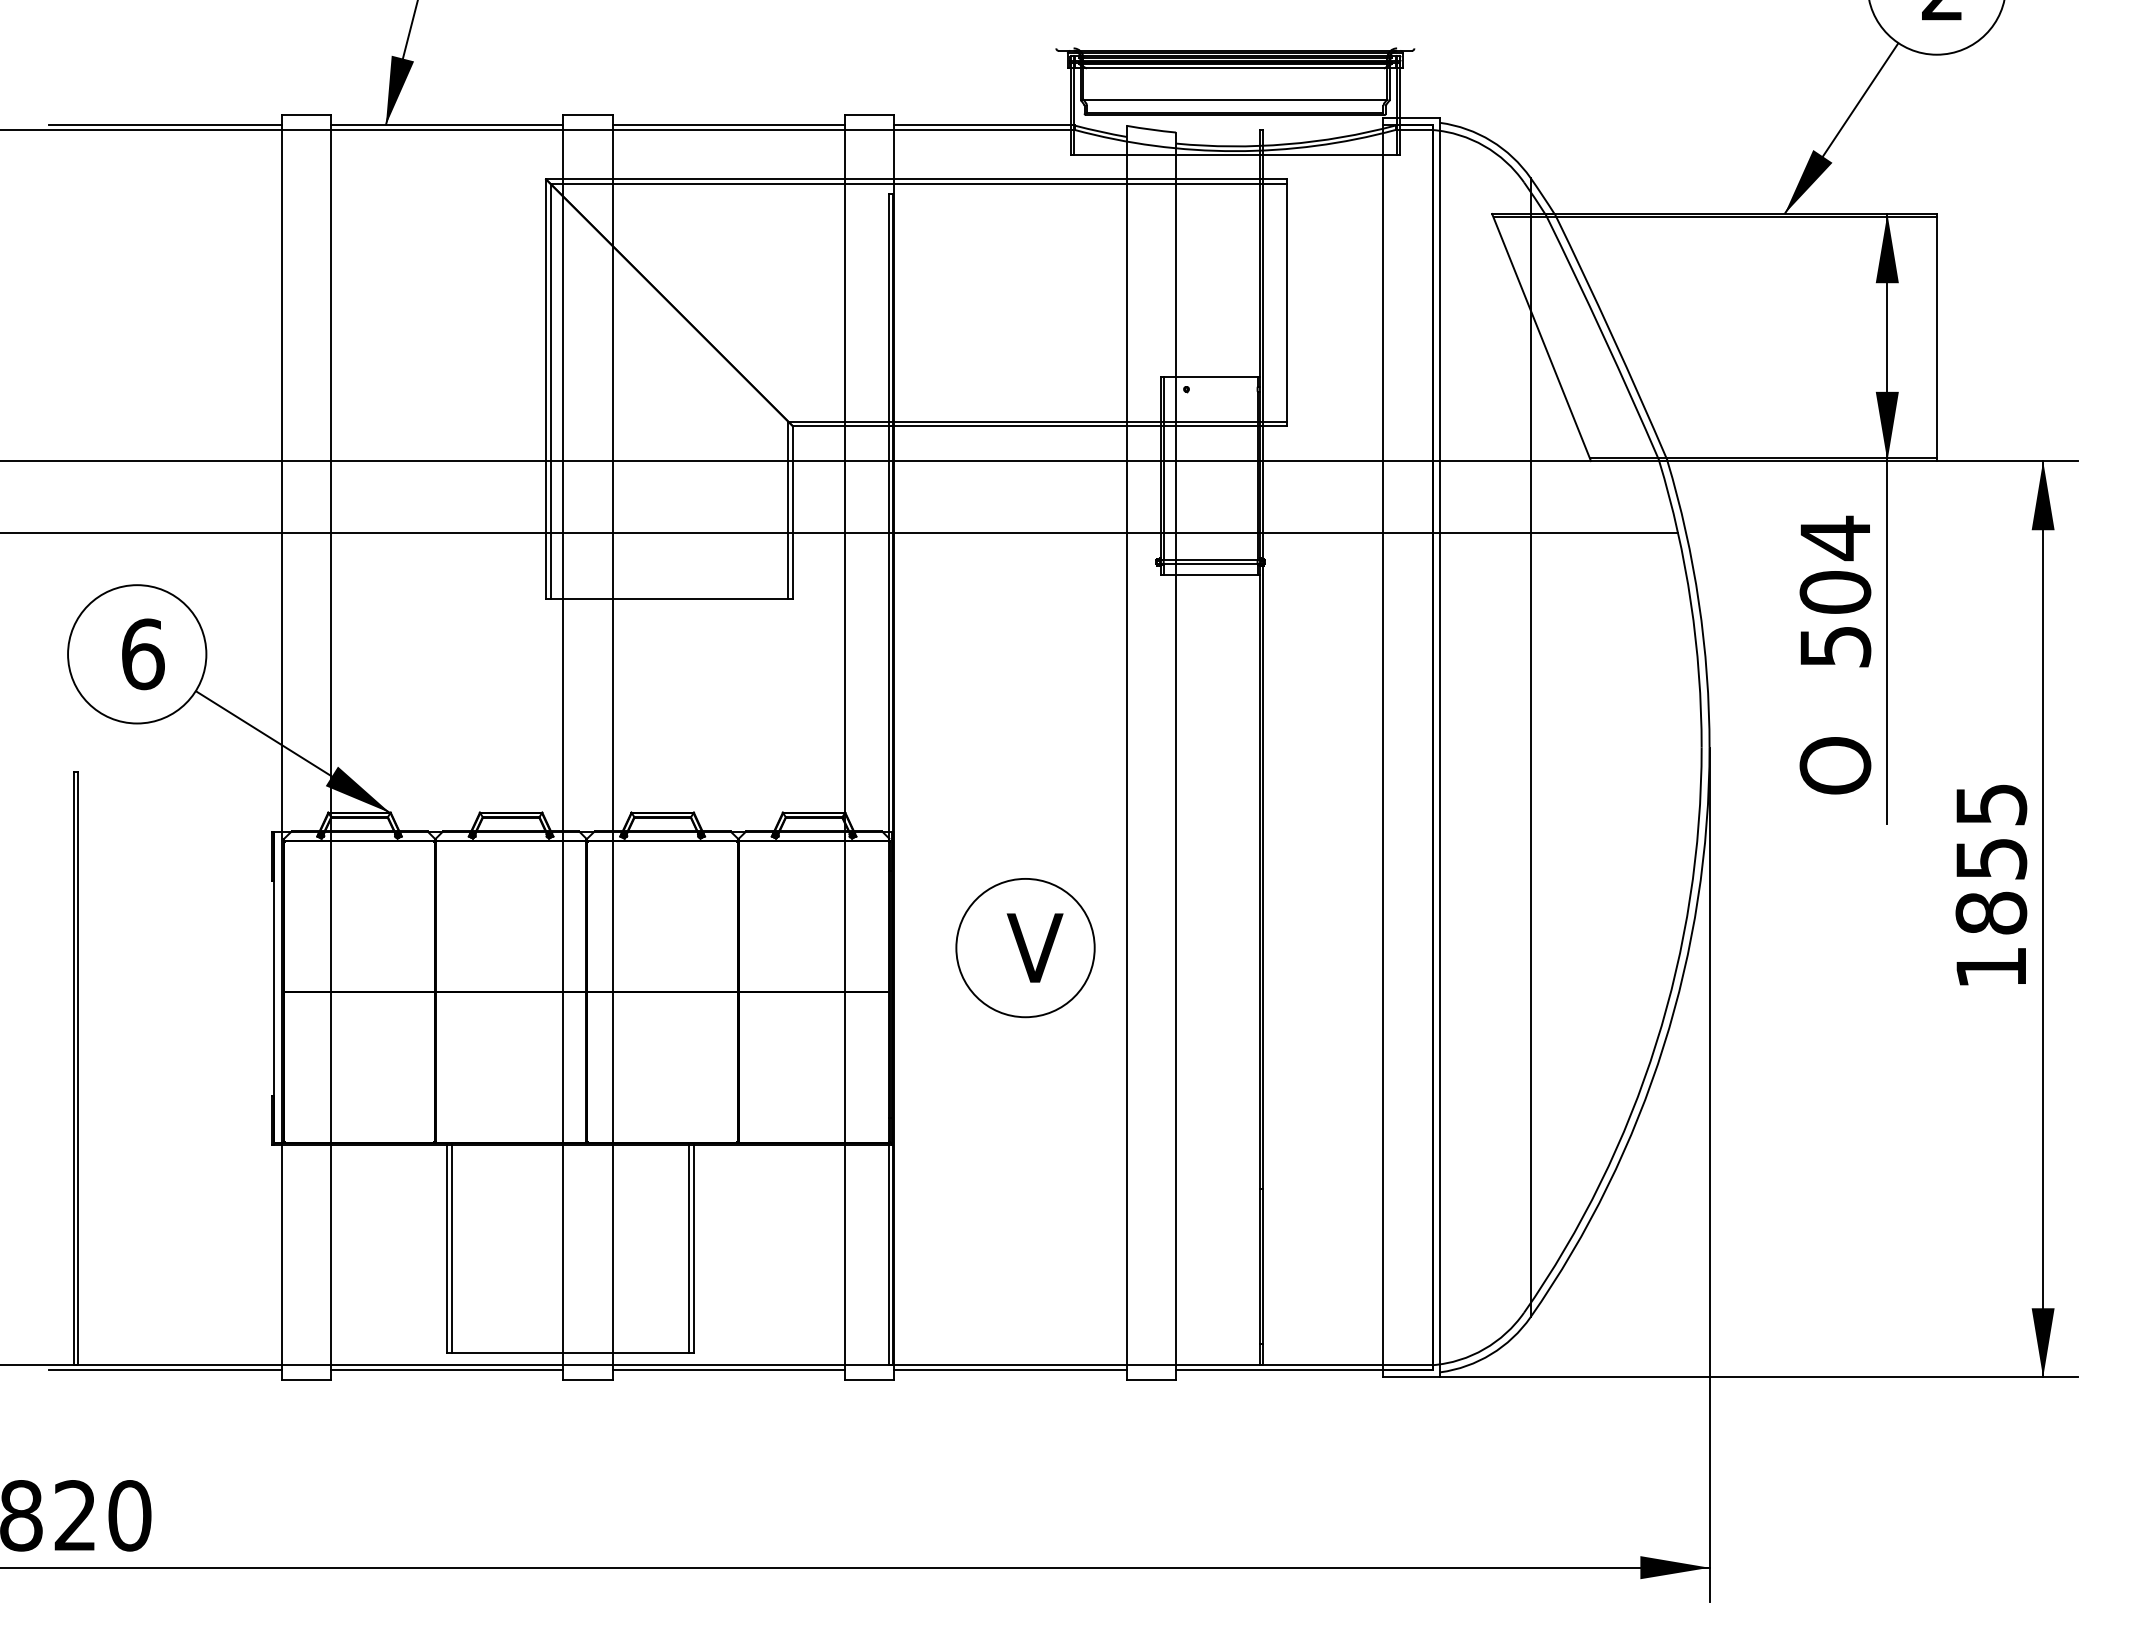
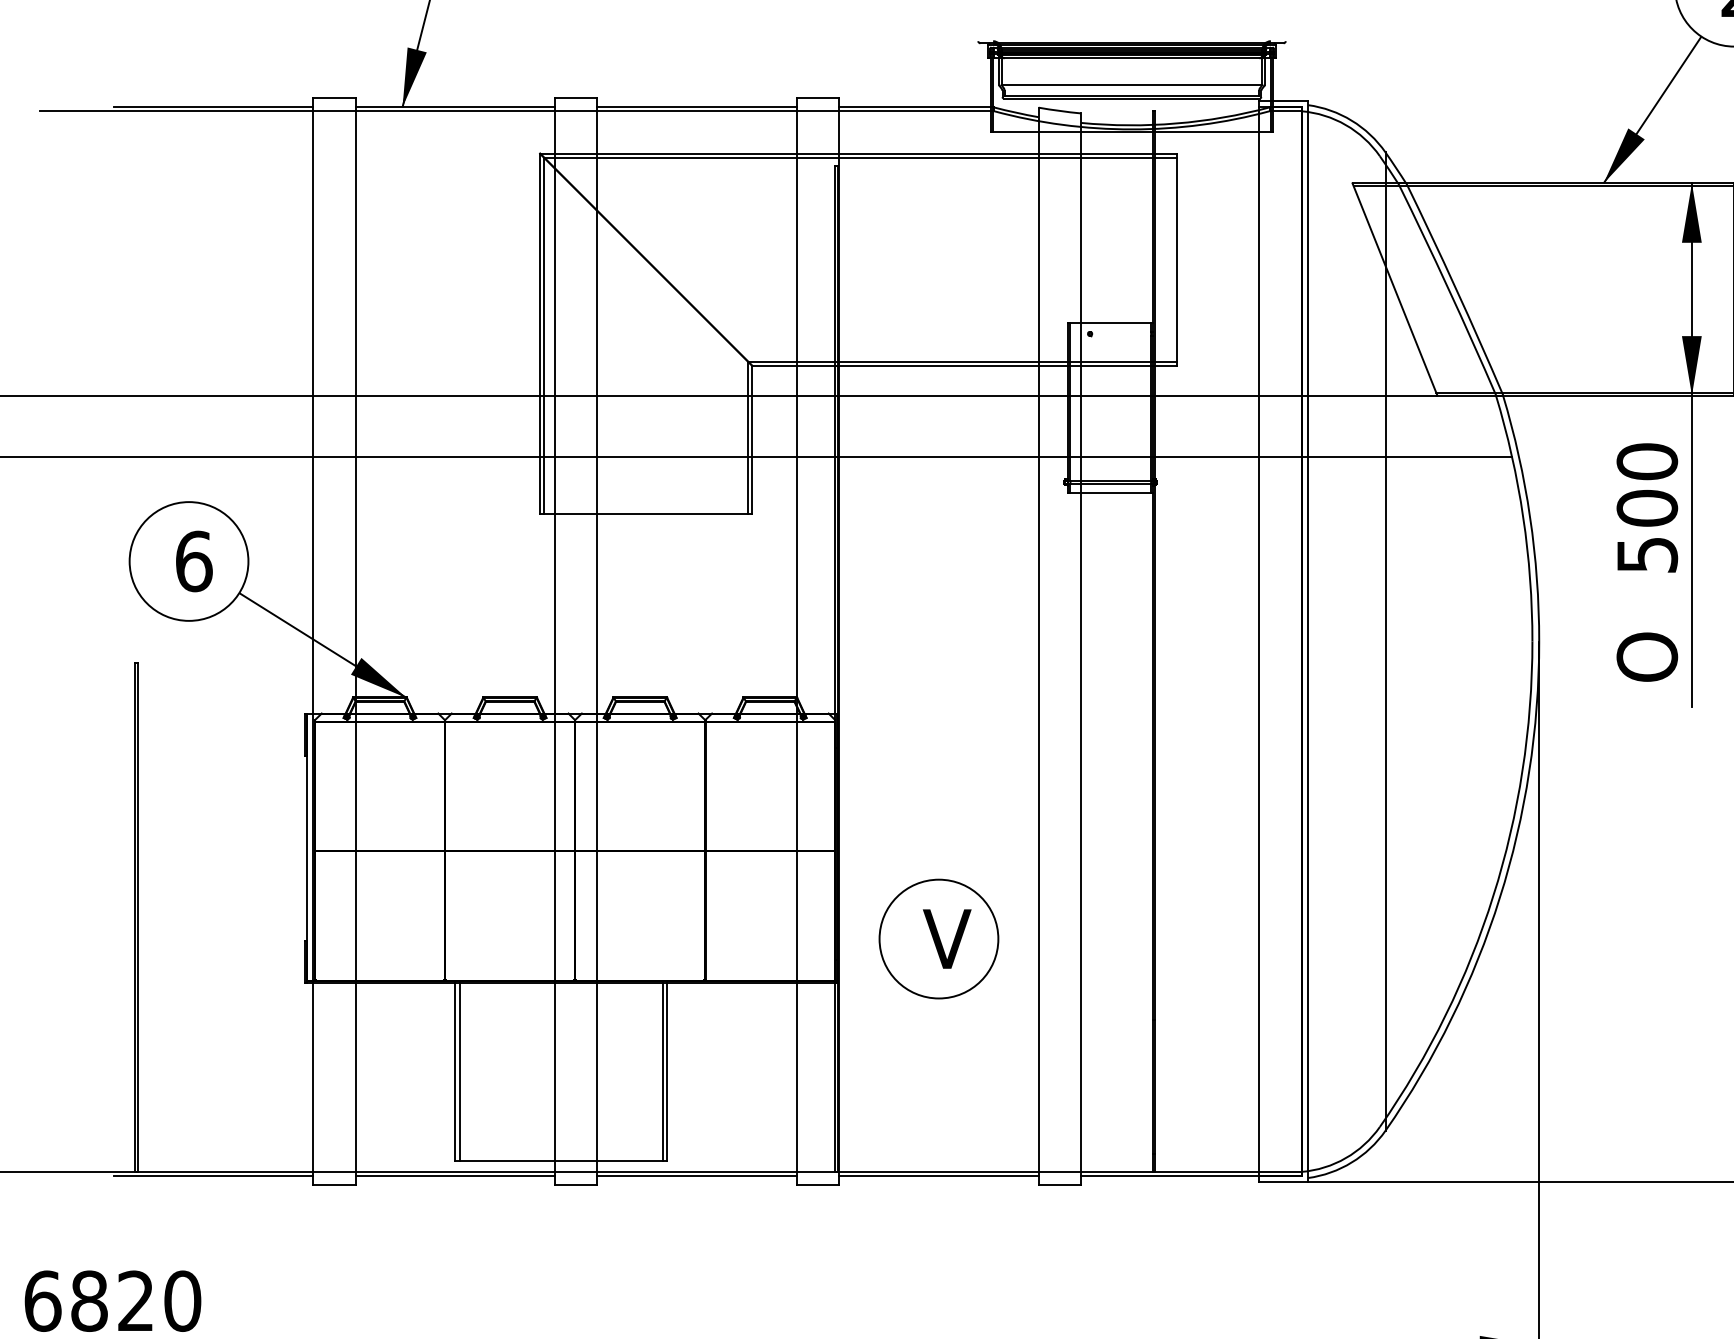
text: (1835, 538) -> (1647, 462), 504 -> 500
part: (1025, 948) -> (938, 939), moved

